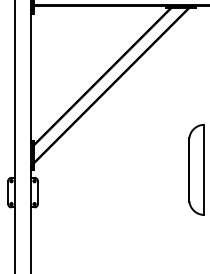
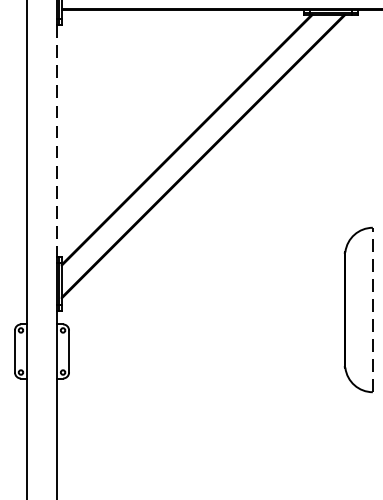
line: (31, 77) -> (57, 141), solid -> dashed
line: (204, 169) -> (372, 309), solid -> dashed

